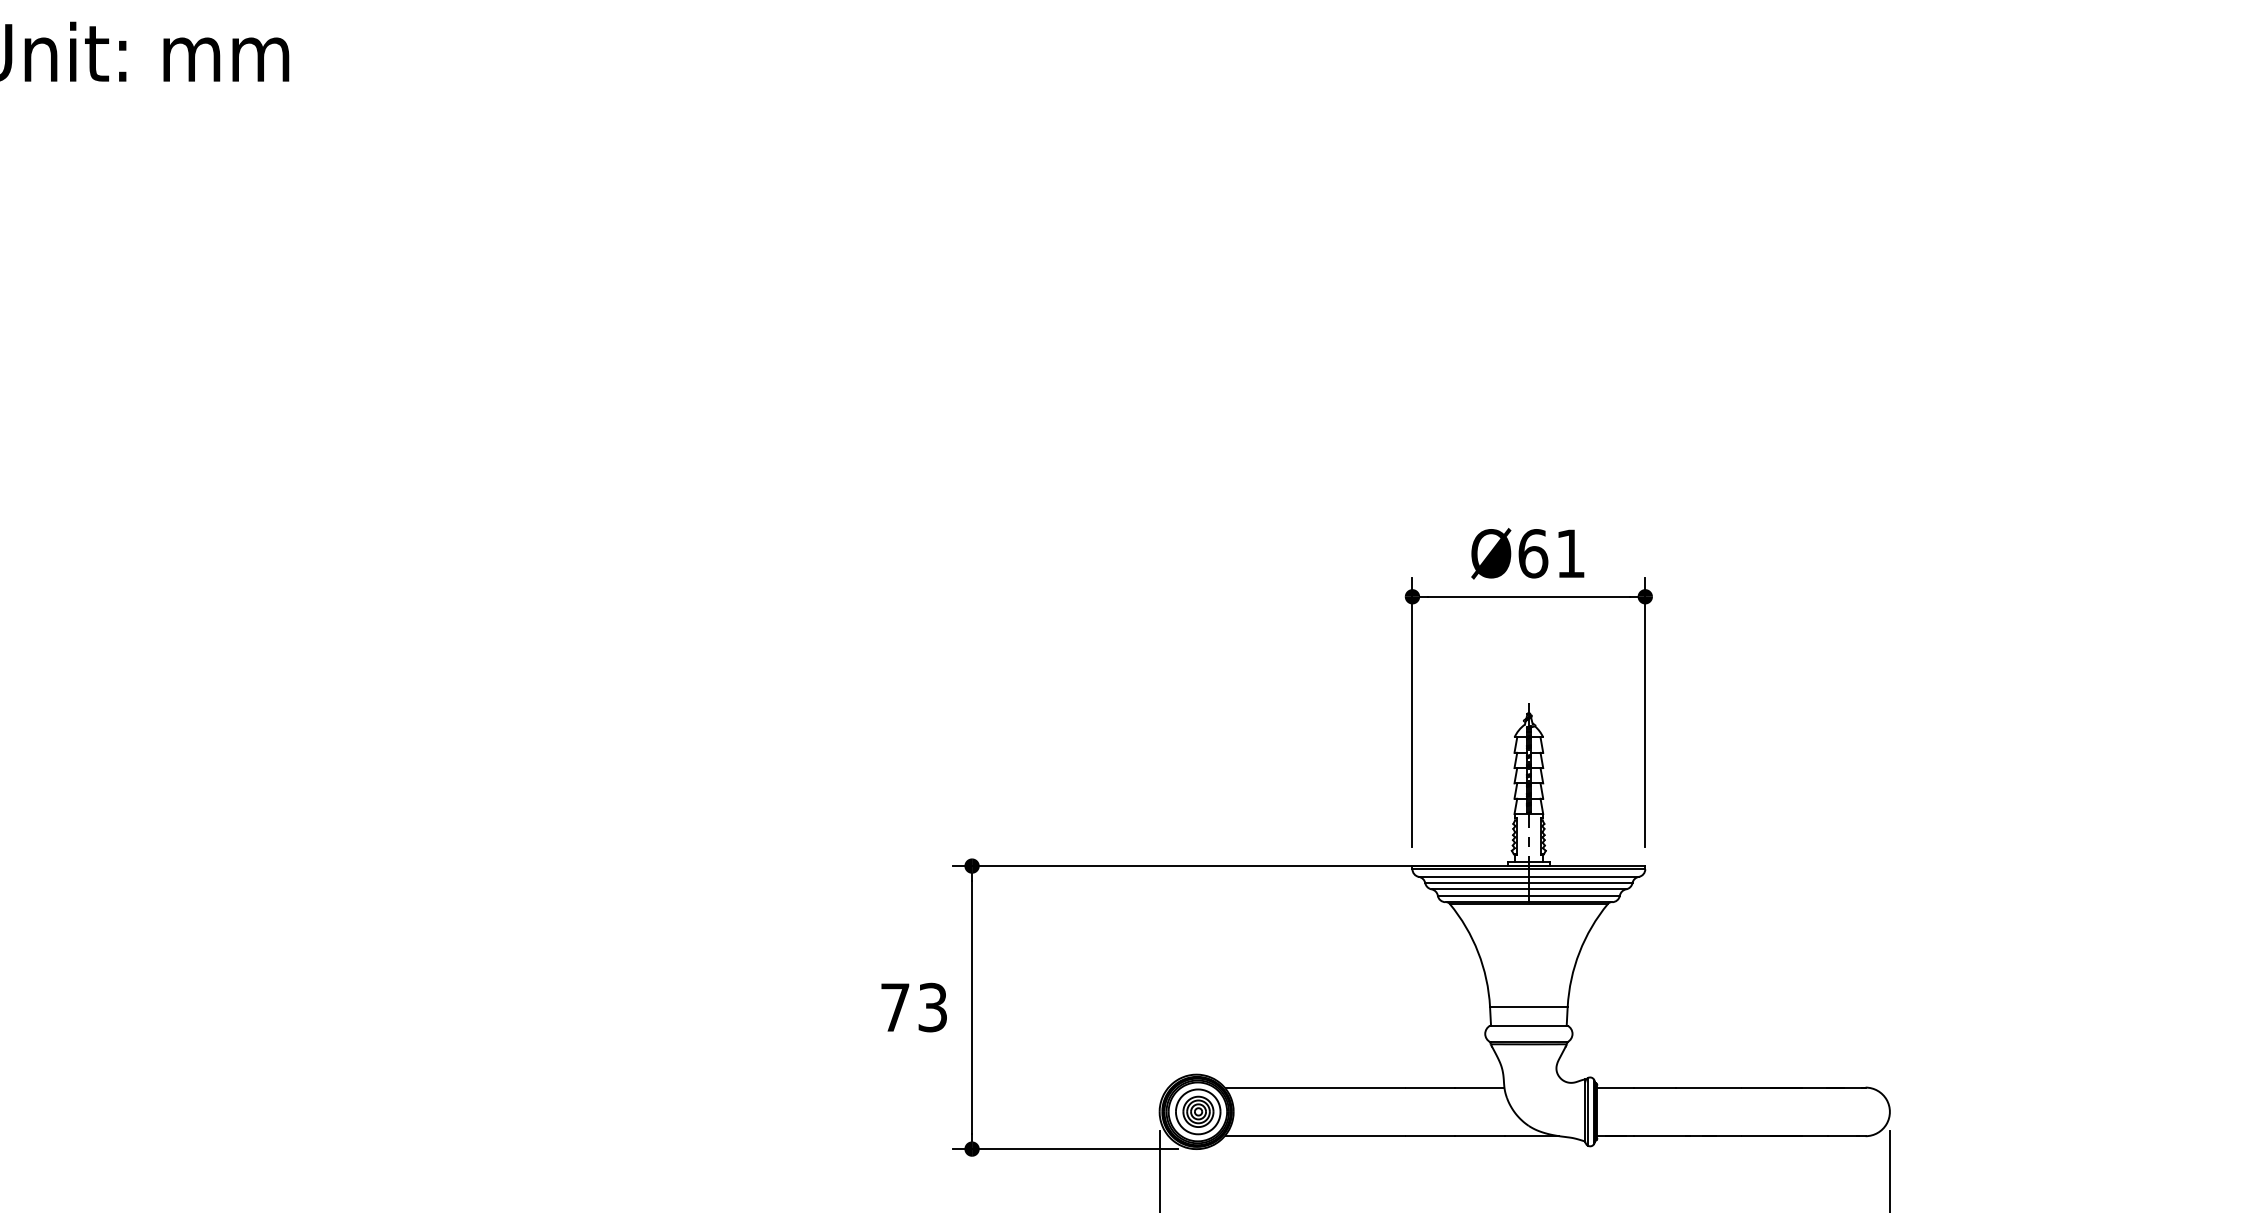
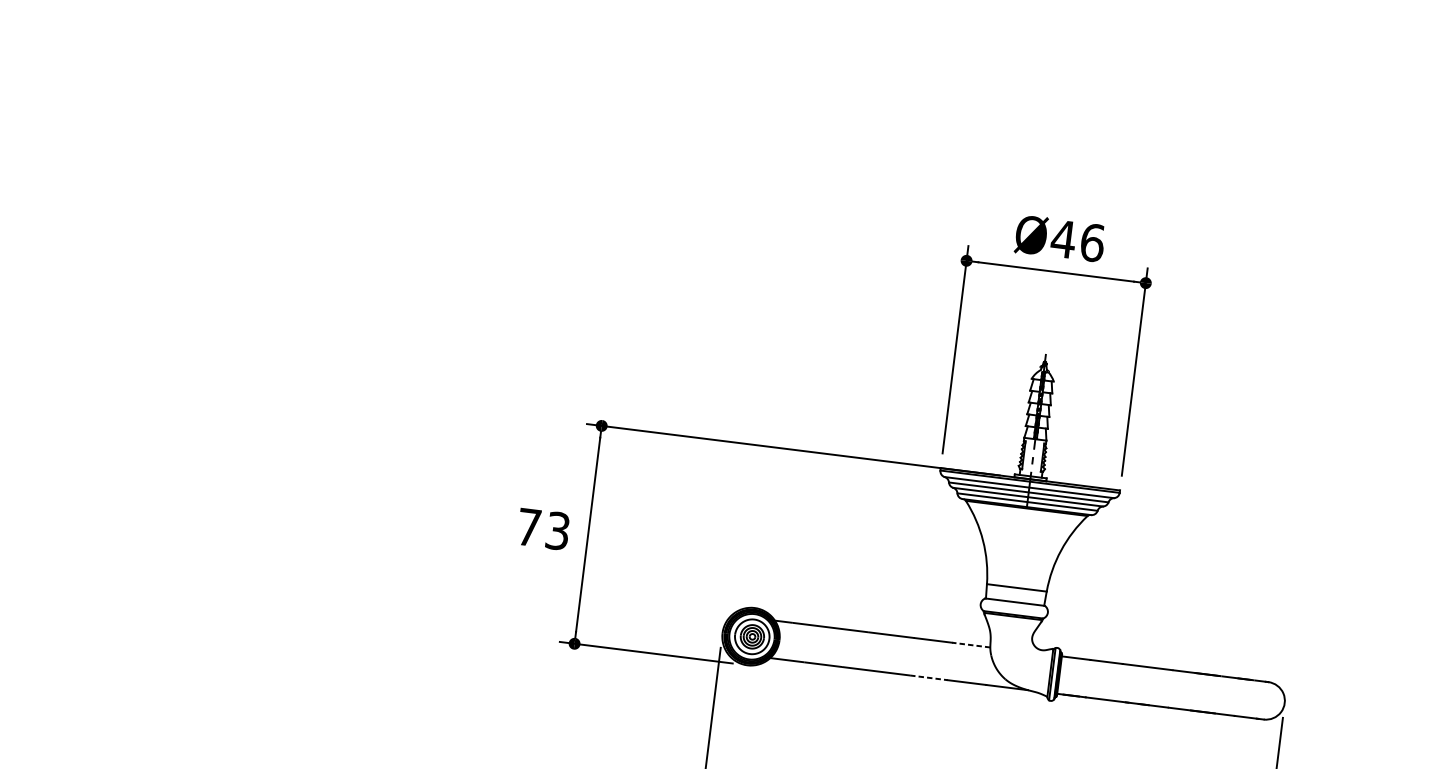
text: (1551, 553) -> (1077, 240), Ø61 -> Ø46
line: (1479, 1087) -> (971, 645), solid -> dashed
line: (1431, 1136) -> (929, 678), solid -> dashed

